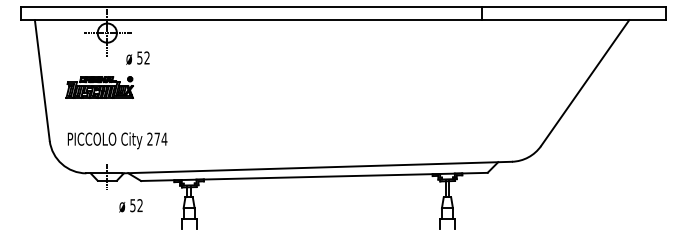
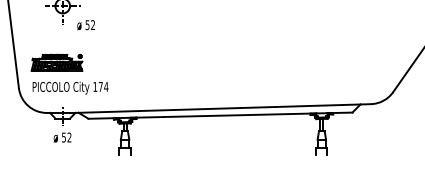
part: (99, 87) -> (56, 62), moved
text: (149, 138) -> (94, 86), 274 -> 174
text: (130, 205) -> (62, 137), moved

